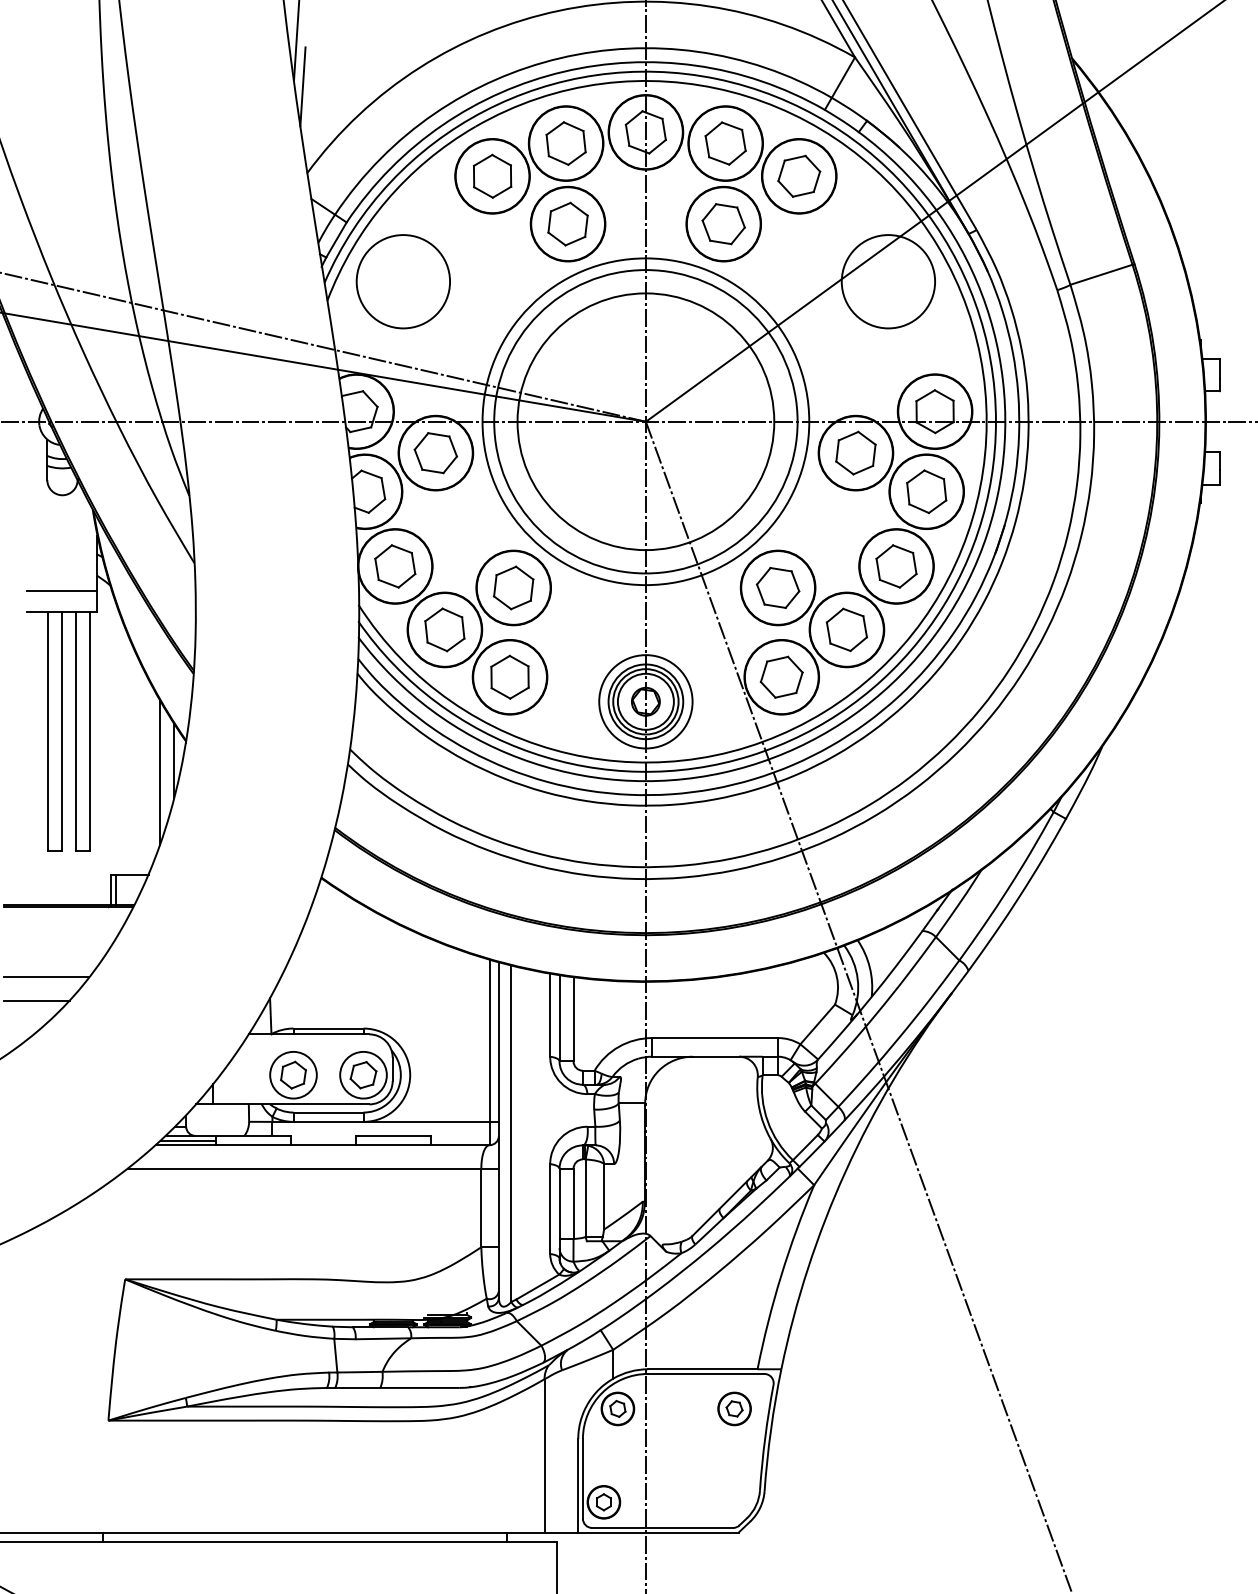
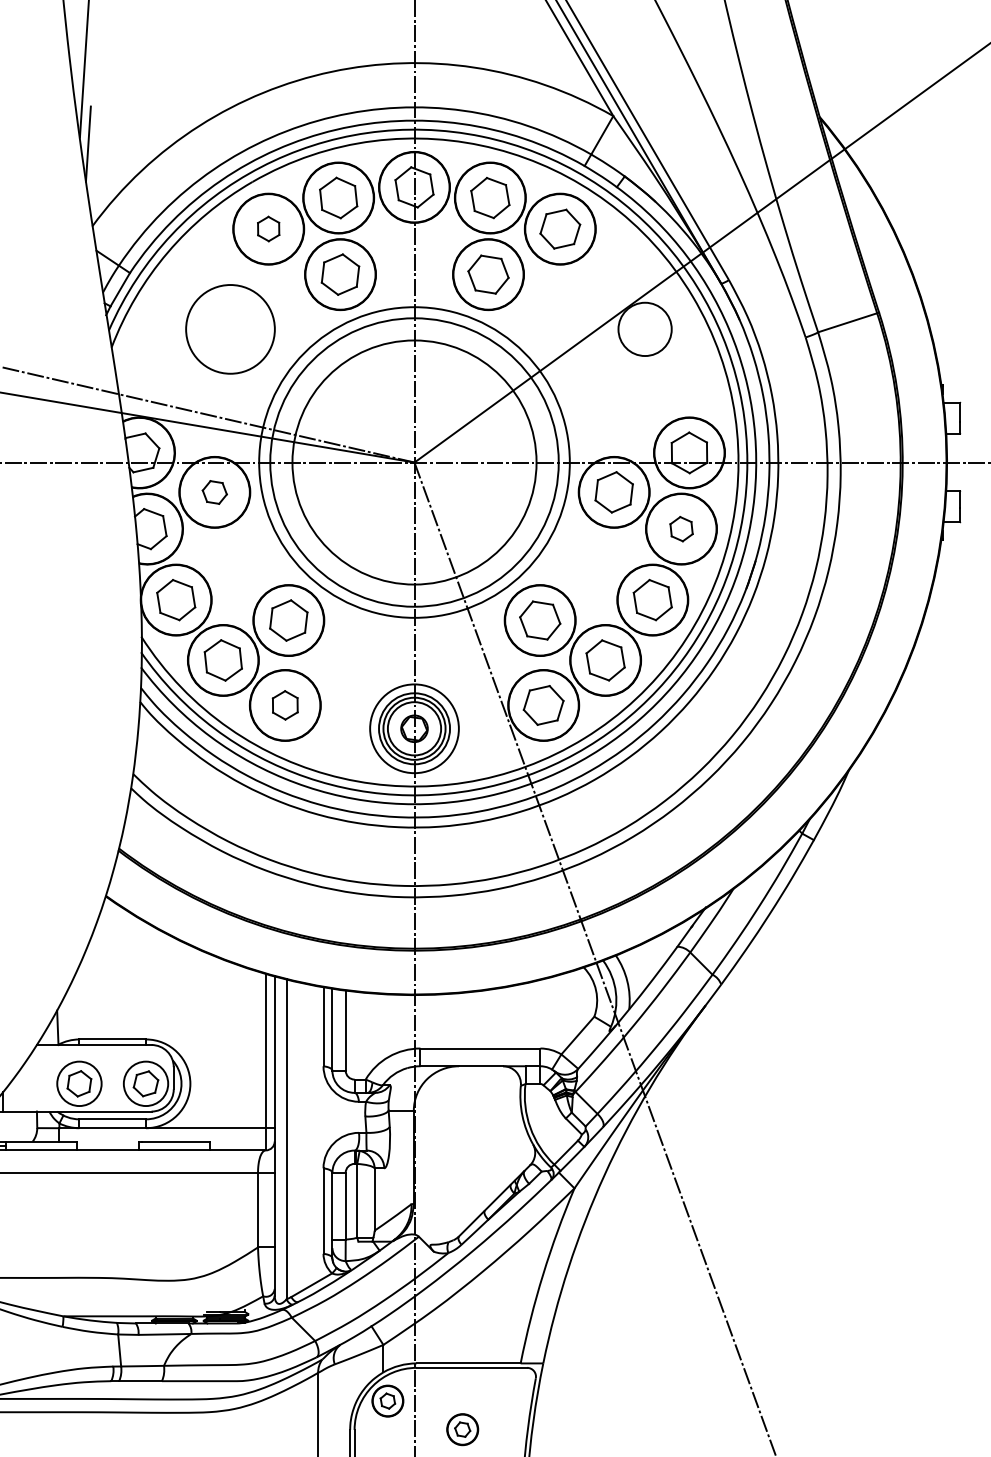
part: (492, 175) -> (268, 228), size x0.6
circle: (402, 281) -> (229, 329), moved
circle: (888, 281) -> (645, 329), size x0.6
part: (435, 453) -> (214, 492), size x0.6
part: (926, 491) -> (681, 528), size x0.6
part: (509, 676) -> (284, 704), size x0.7
part: (734, 1408) -> (462, 1429), moved

